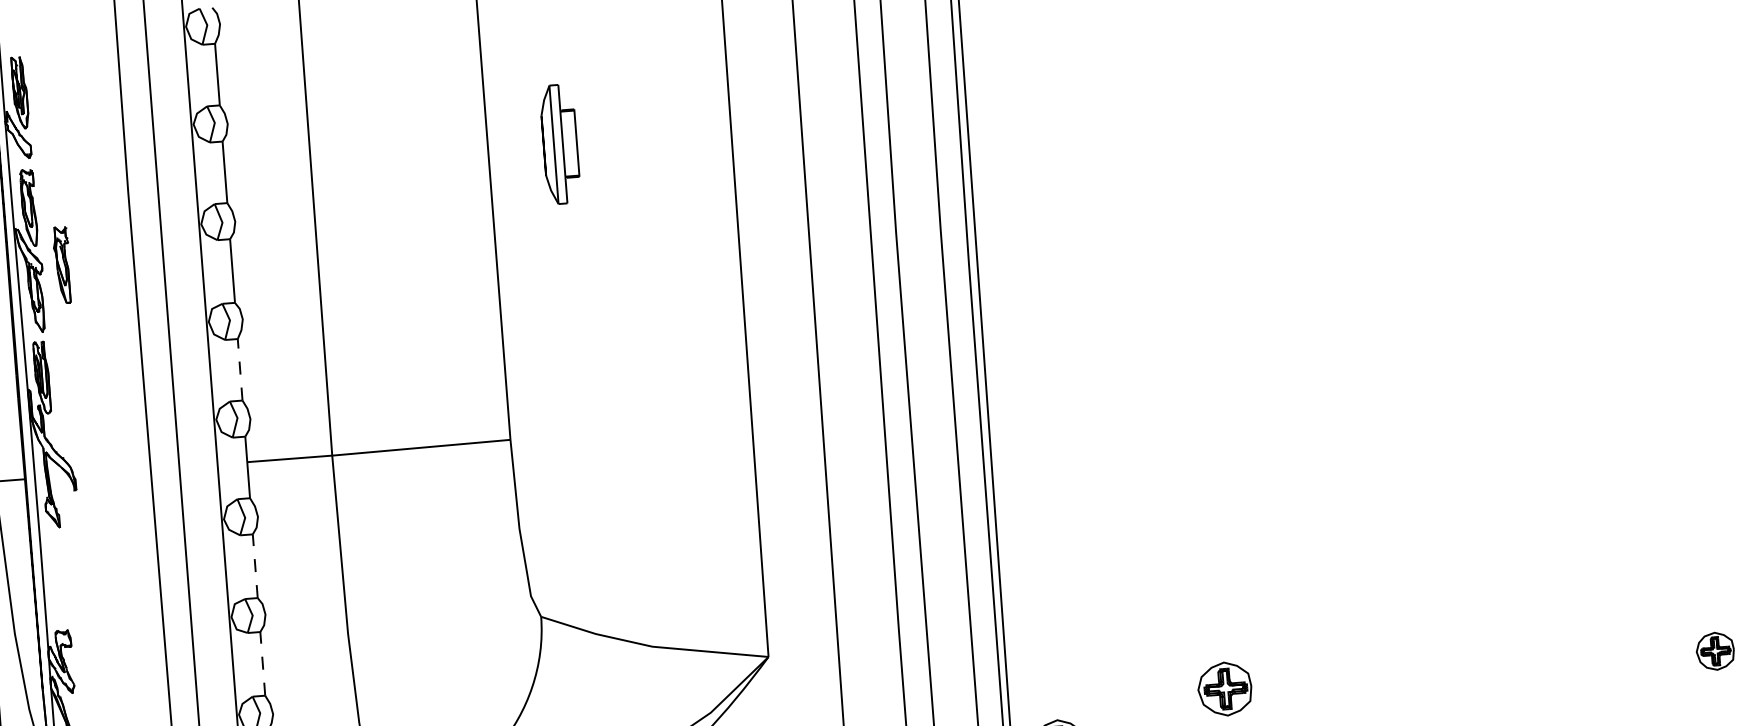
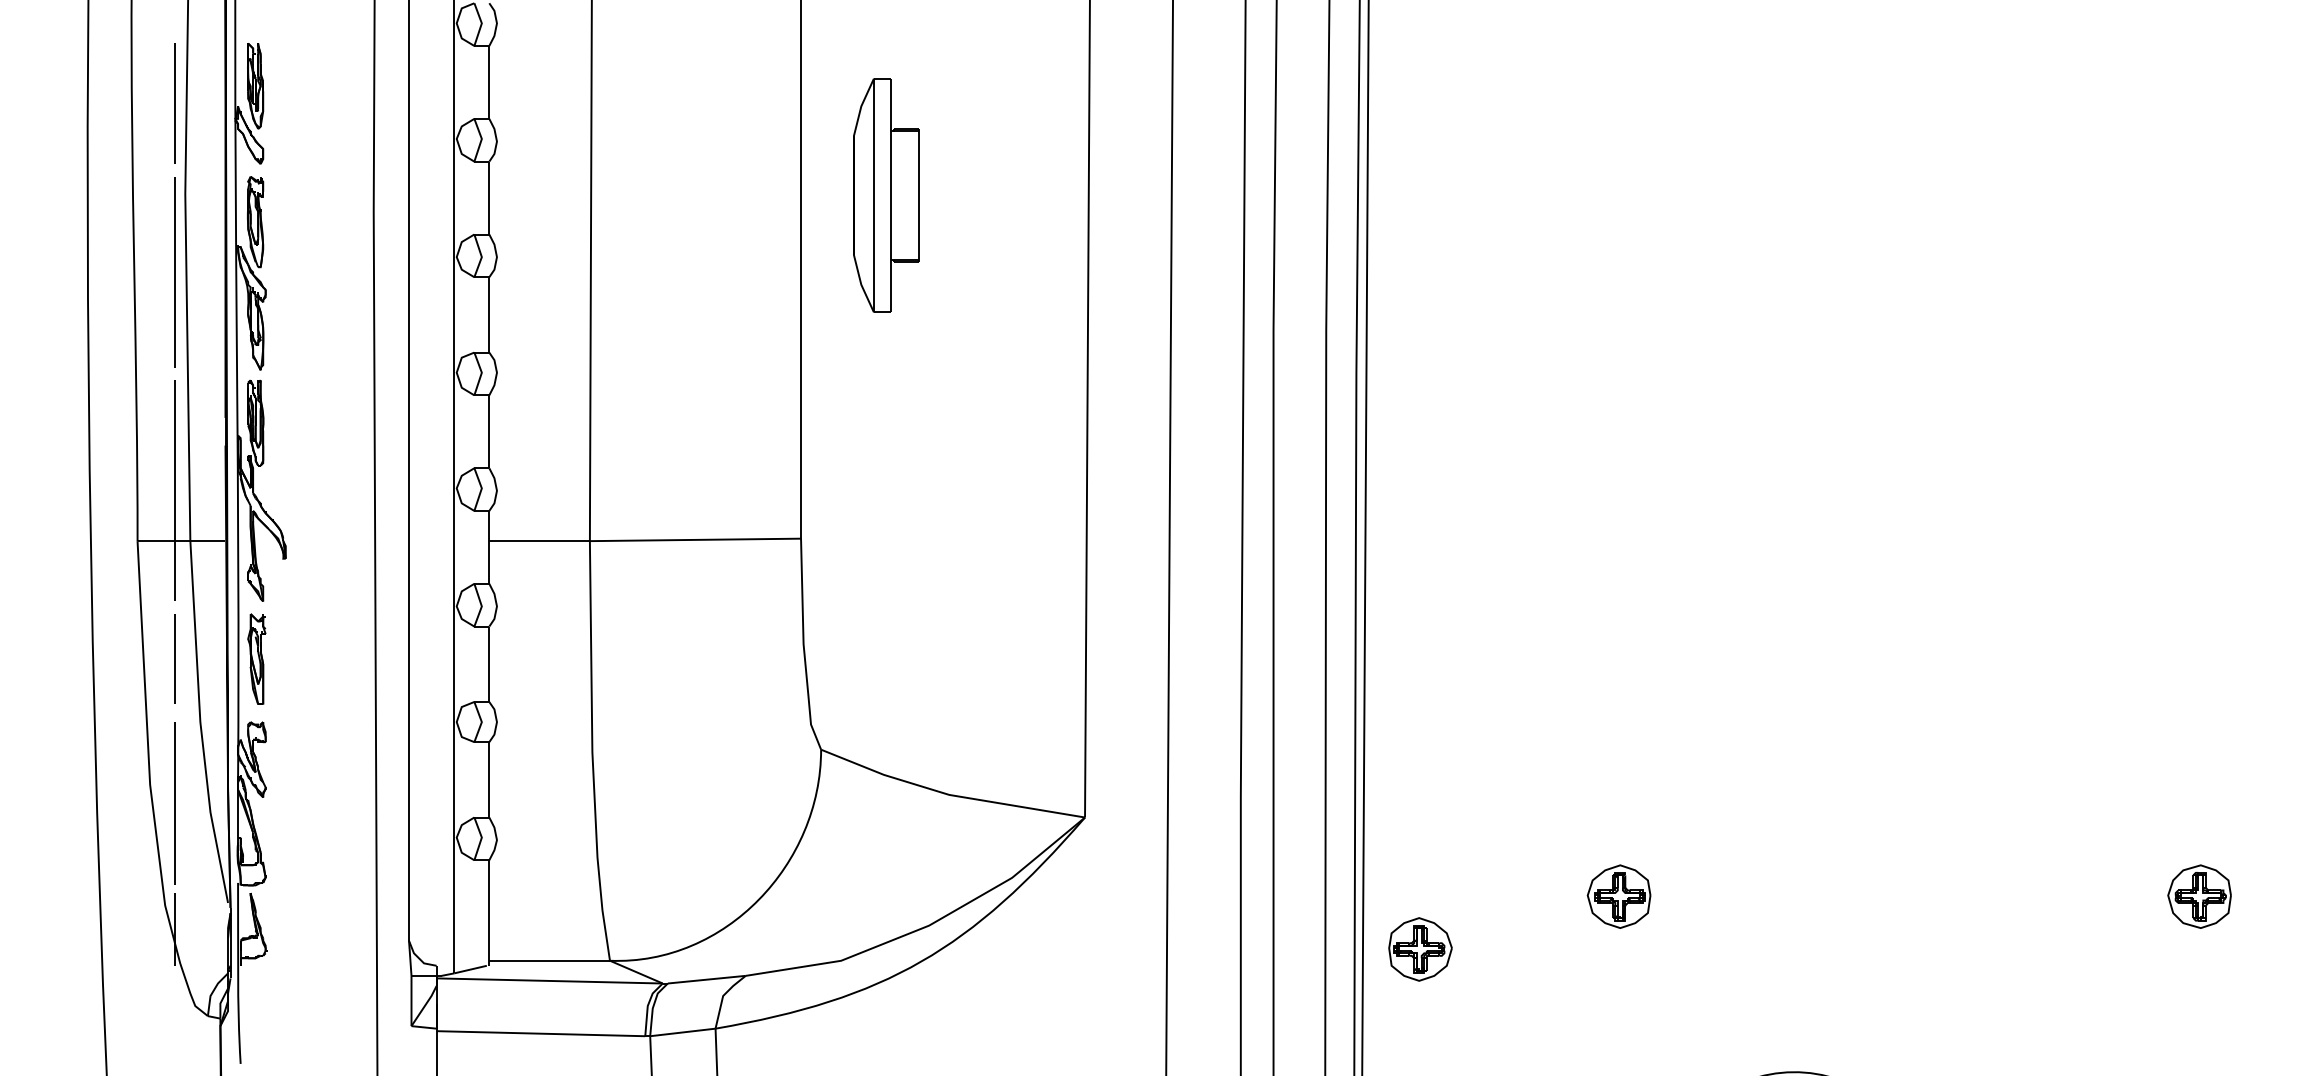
part: (560, 144) -> (886, 195), size x1.67
part: (62, 264) -> (256, 658), moved
line: (240, 369) -> (489, 431), dashed -> solid
line: (255, 566) -> (489, 664), dashed -> solid
part: (1715, 651) -> (2199, 896), size x1.43
line: (262, 663) -> (489, 779), dashed -> solid

